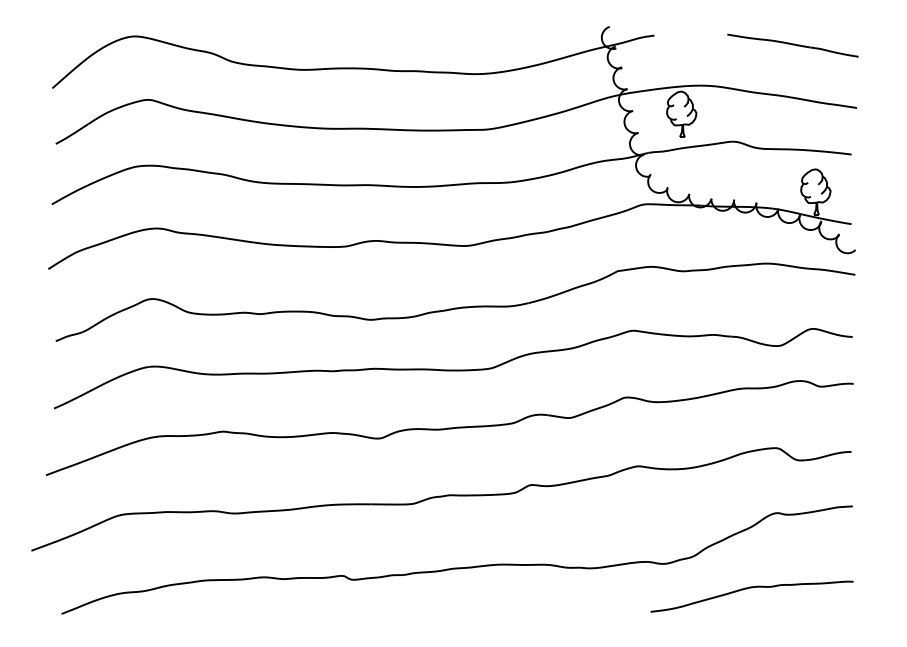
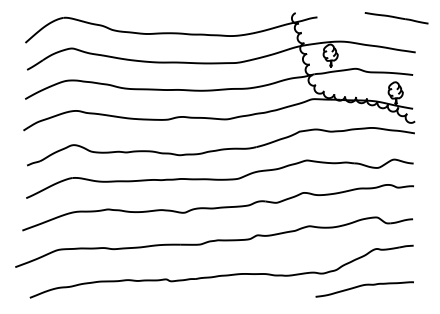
line: (792, 46) -> (396, 18), moved

